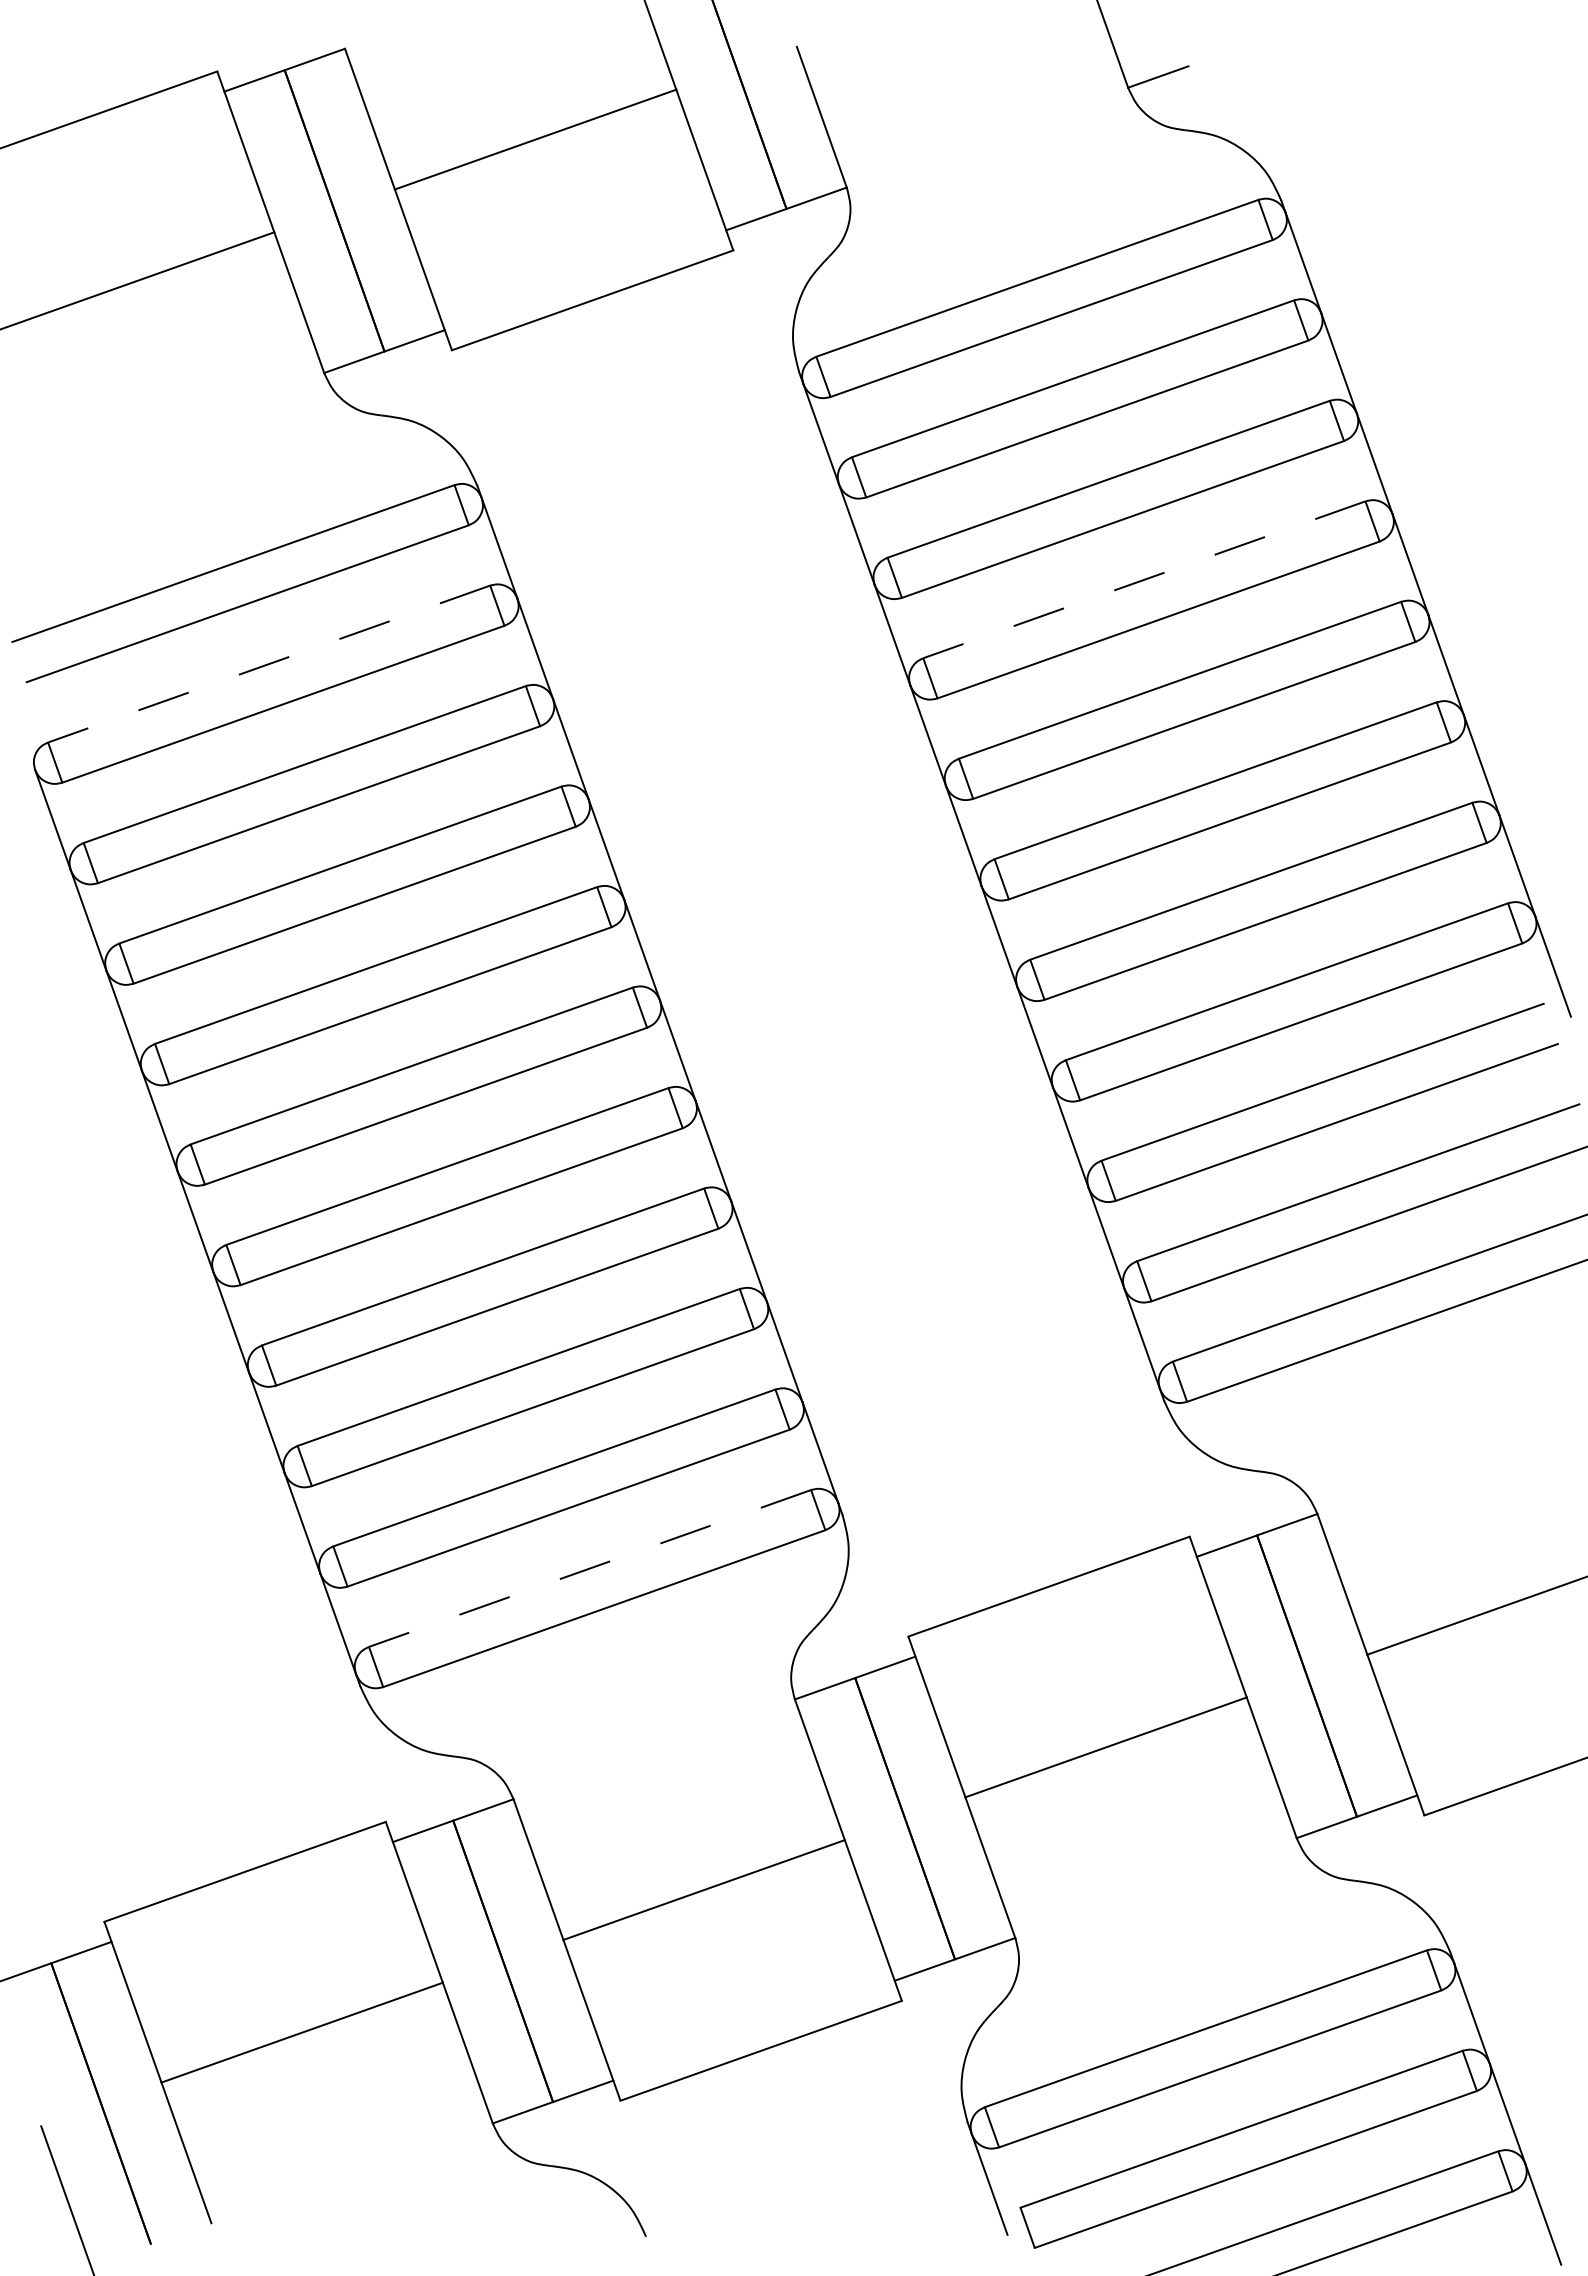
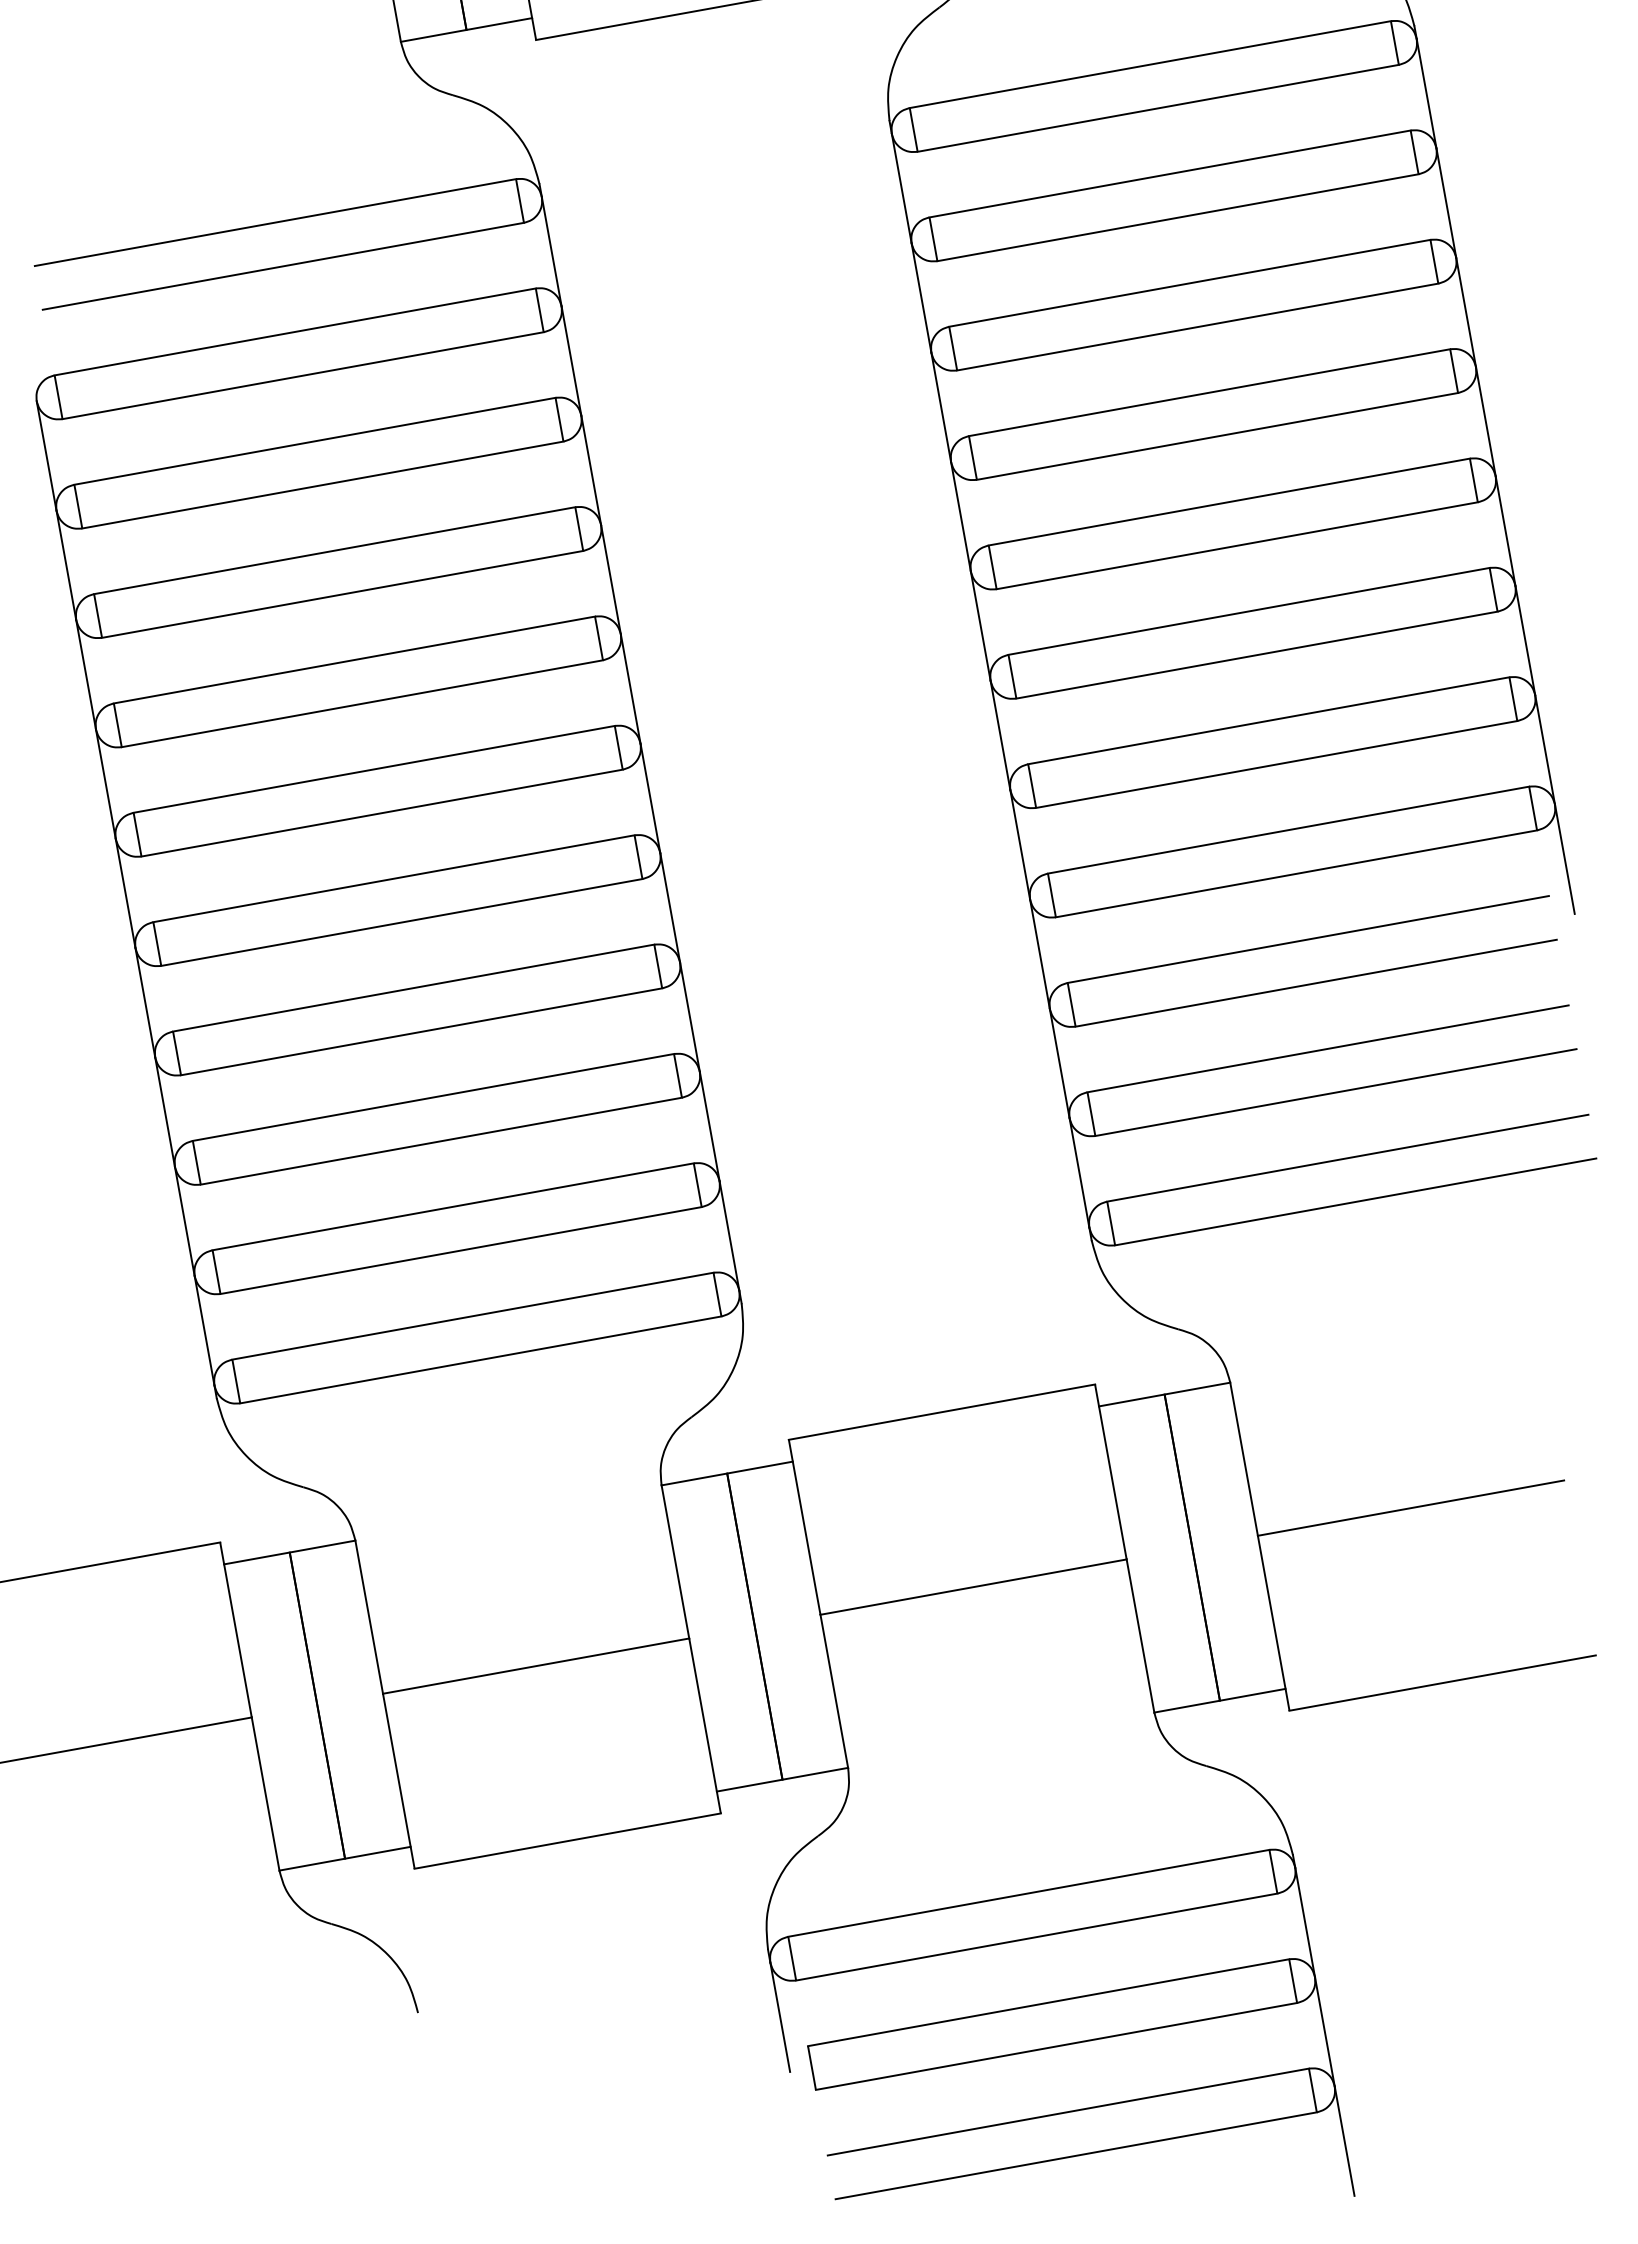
line: (1144, 579) -> (1209, 392), dashed -> solid
line: (269, 664) -> (295, 332), dashed -> solid
line: (590, 1568) -> (473, 1316), dashed -> solid

